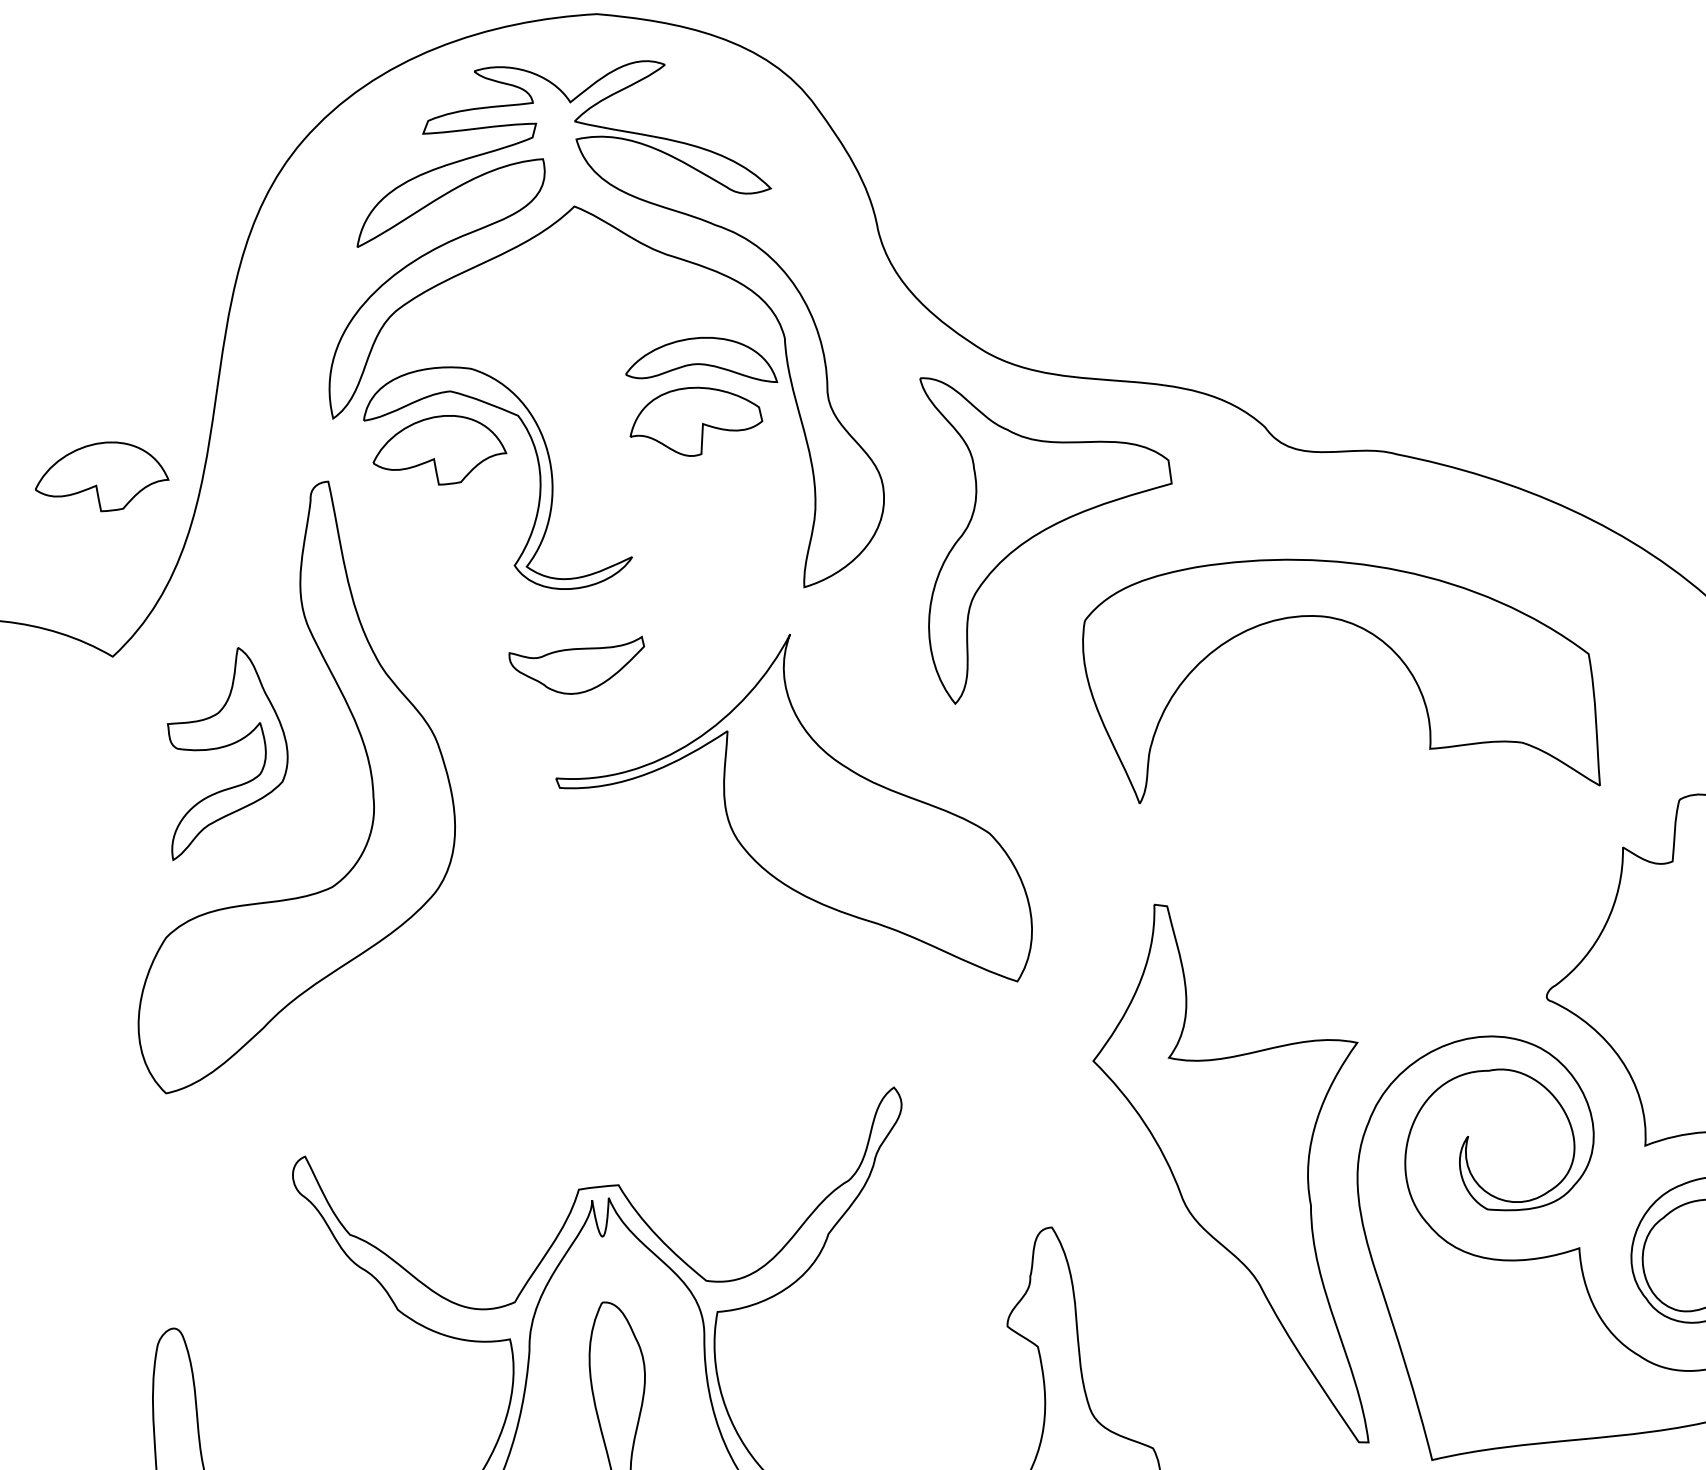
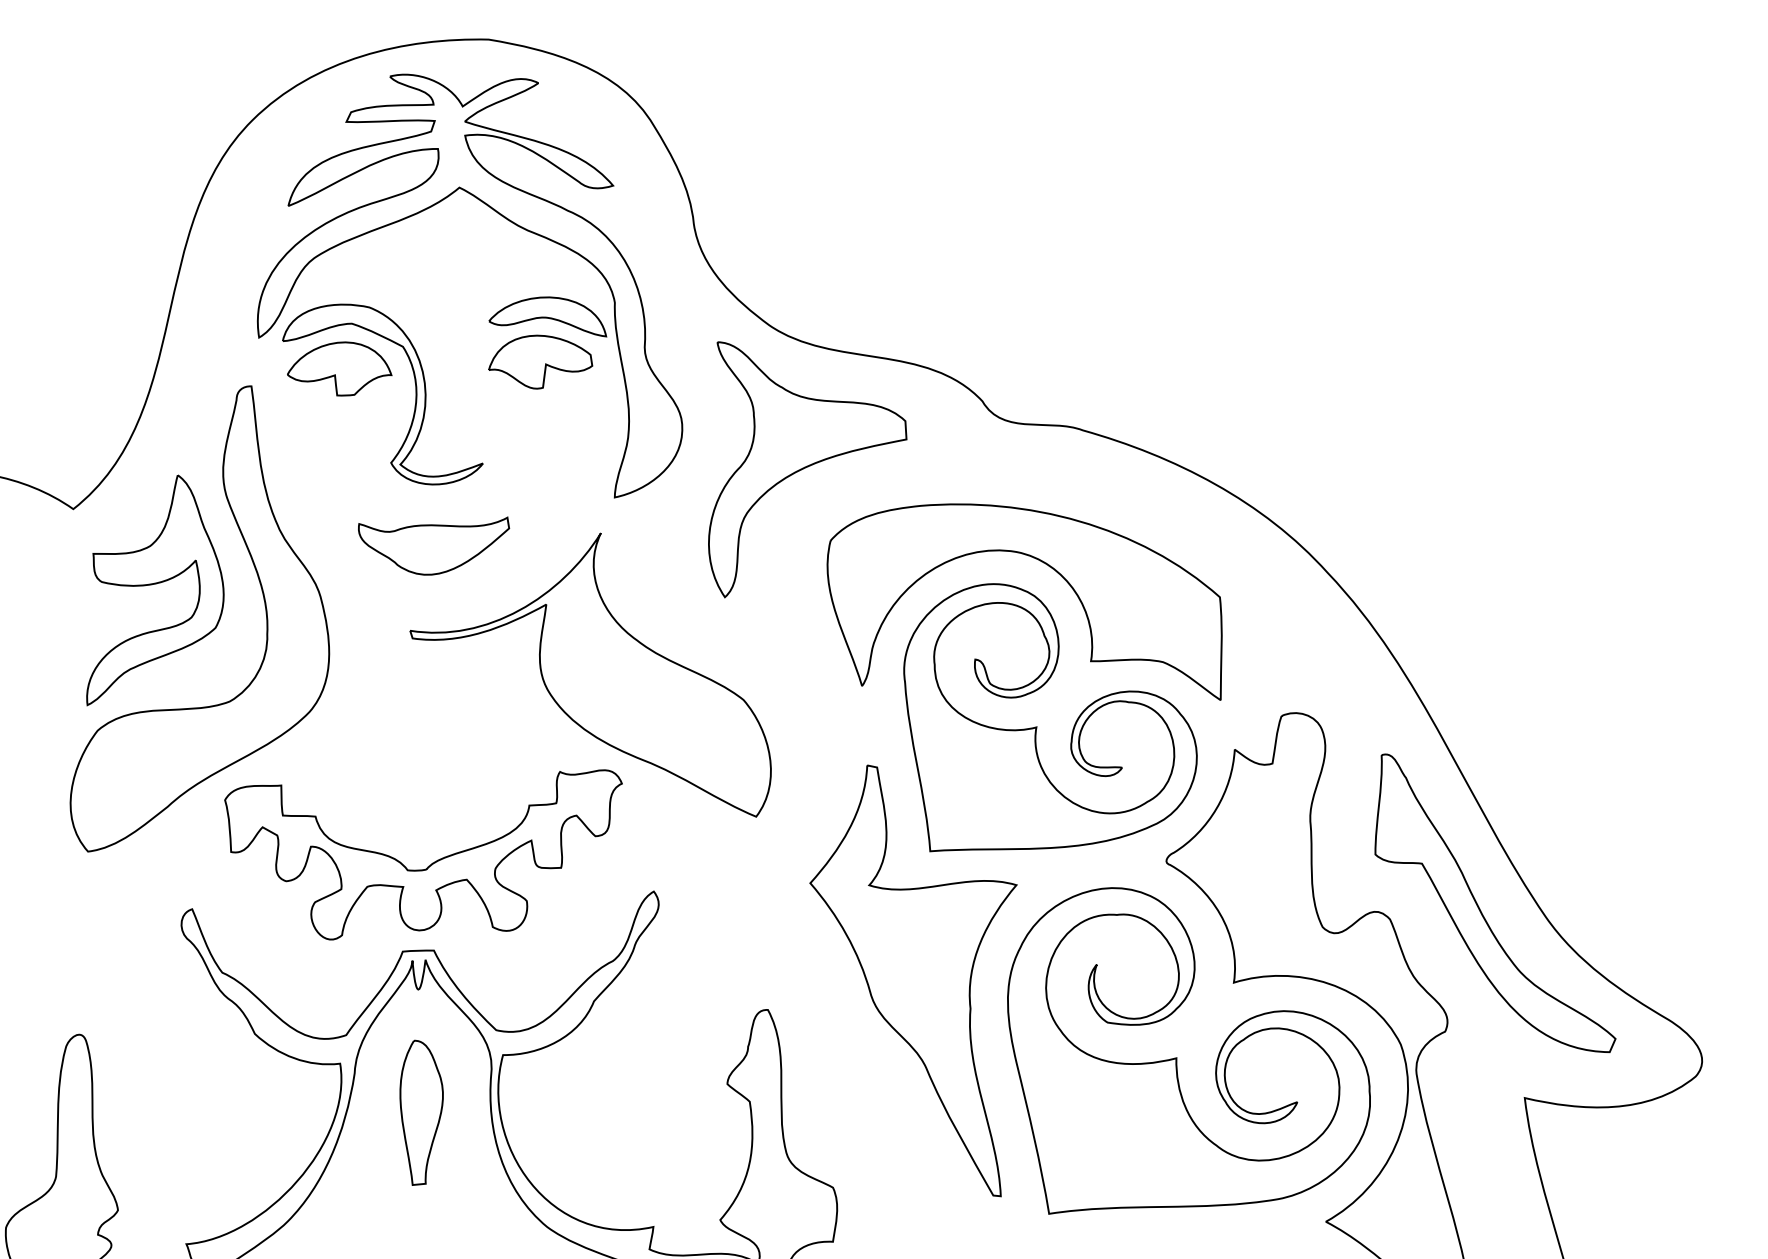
part: (101, 476) -> (75, 368), removed
part: (578, 666) -> (434, 545), size x1.43
part: (226, 752) -> (155, 590), size x1.43
part: (1368, 837) -> (1037, 726), added
part: (607, 1072) -> (432, 862), added

